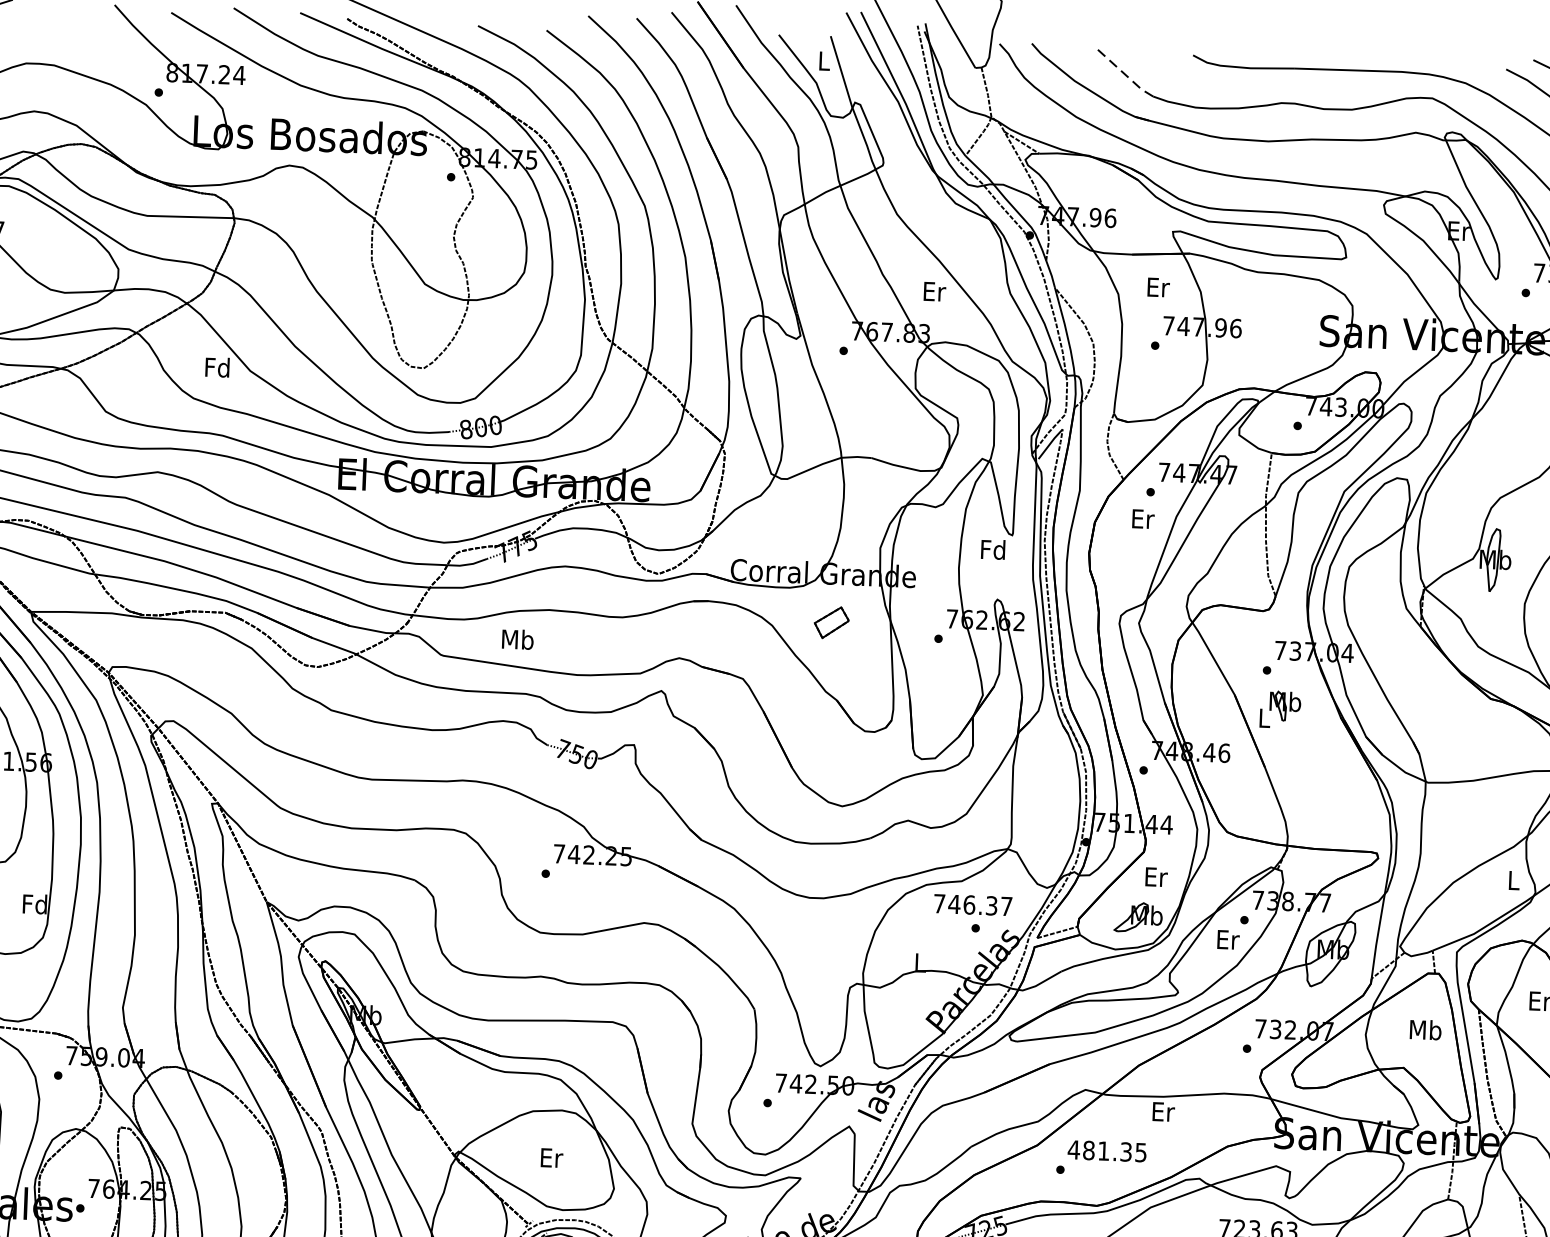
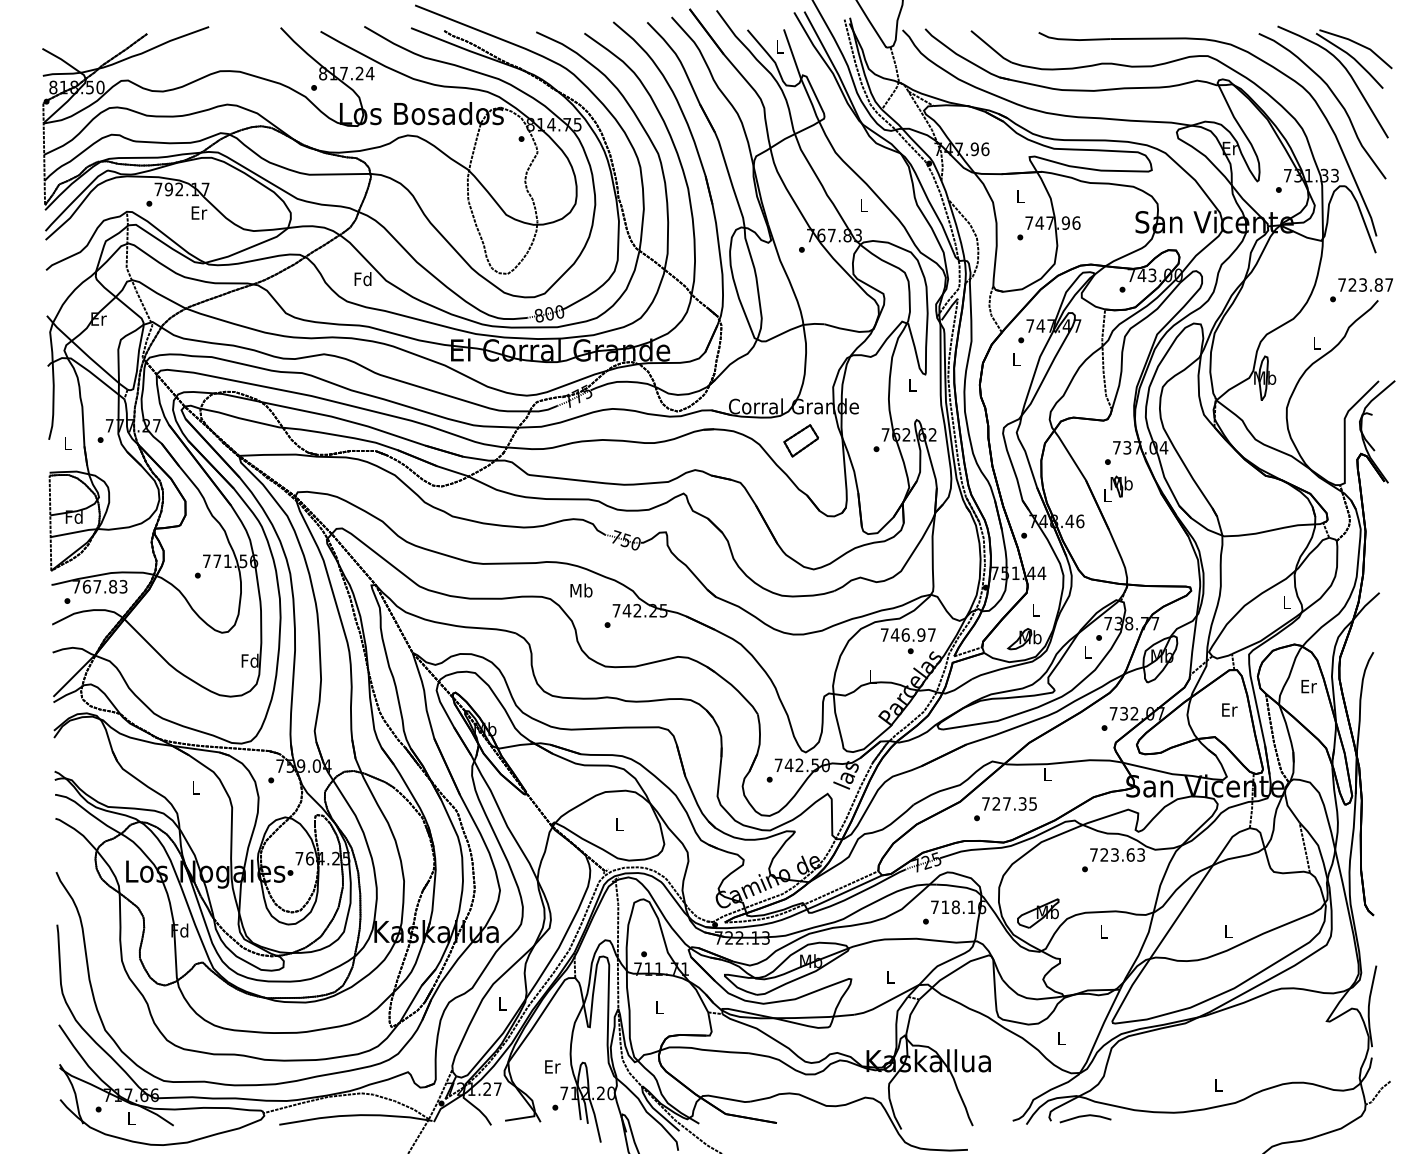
line: (1125, 73) -> (991, 47), dashed -> solid
text: (1157, 287) -> (1020, 196), Er -> L
text: (935, 291) -> (864, 205), Er -> L
text: (1142, 519) -> (1016, 359), Er -> L
text: (993, 550) -> (912, 385), Fd -> L
part: (830, 622) -> (800, 440), size x1.43
text: (517, 639) -> (581, 590), moved
text: (1156, 876) -> (1036, 609), Er -> L
text: (991, 905) -> (921, 634), 746.37 -> 746.97
text: (1228, 938) -> (1088, 651), Er -> L
text: (1425, 1029) -> (1229, 709), Mb -> Er
text: (1163, 1111) -> (1047, 774), Er -> L
text: (1087, 1149) -> (995, 803), 481.35 -> 727.35
text: (551, 1156) -> (619, 823), Er -> L

